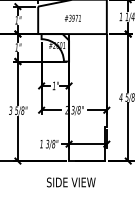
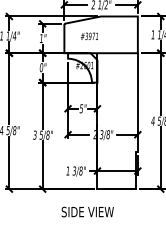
text: (71, 18) -> (88, 36), moved
text: (16, 47) -> (41, 67), 1" -> 0"
text: (54, 85) -> (81, 108), 1" -> 5"
text: (70, 181) -> (87, 211), moved

